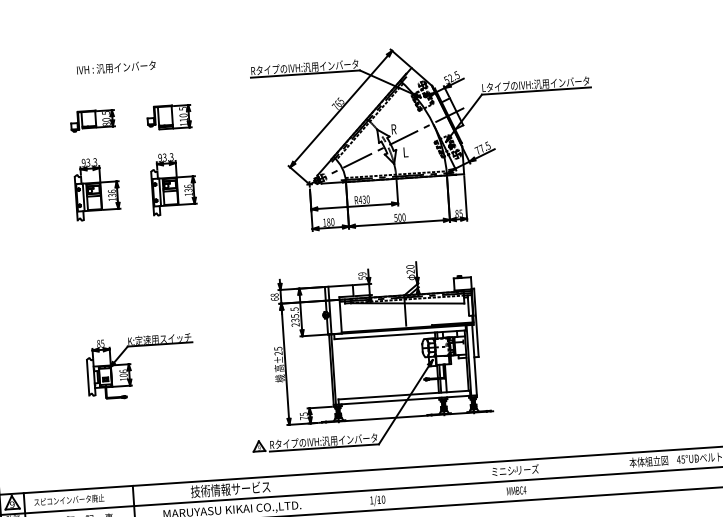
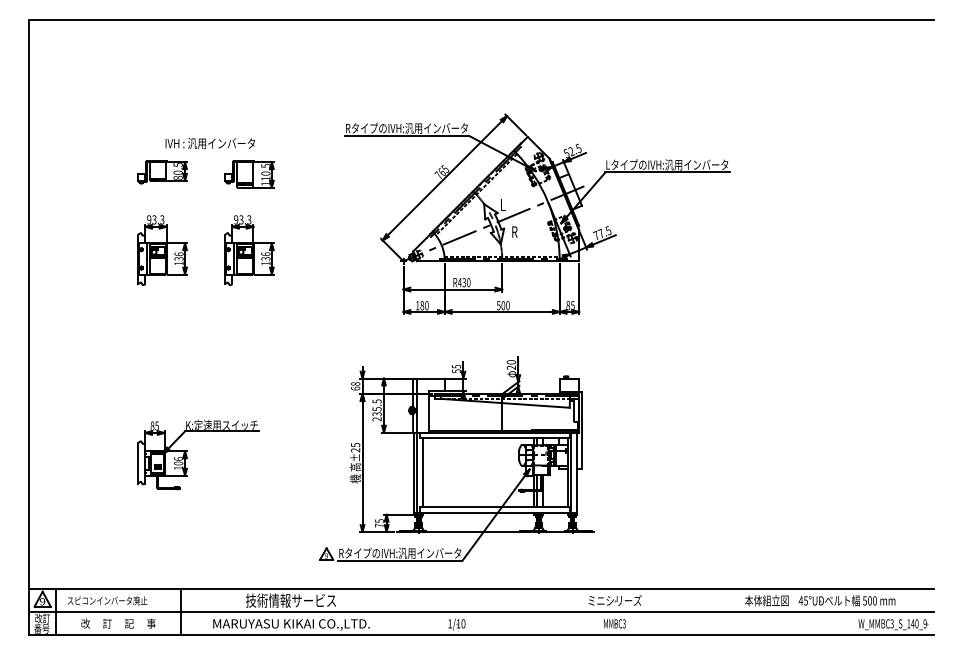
text: (115, 67) -> (209, 143), moved
text: (393, 128) -> (502, 204), R -> L
text: (405, 151) -> (514, 231), L -> R
text: (362, 273) -> (456, 366), 59 -> 55
line: (339, 368) -> (423, 472), added
text: (524, 490) -> (623, 623), MMBC4 -> MMBC3

